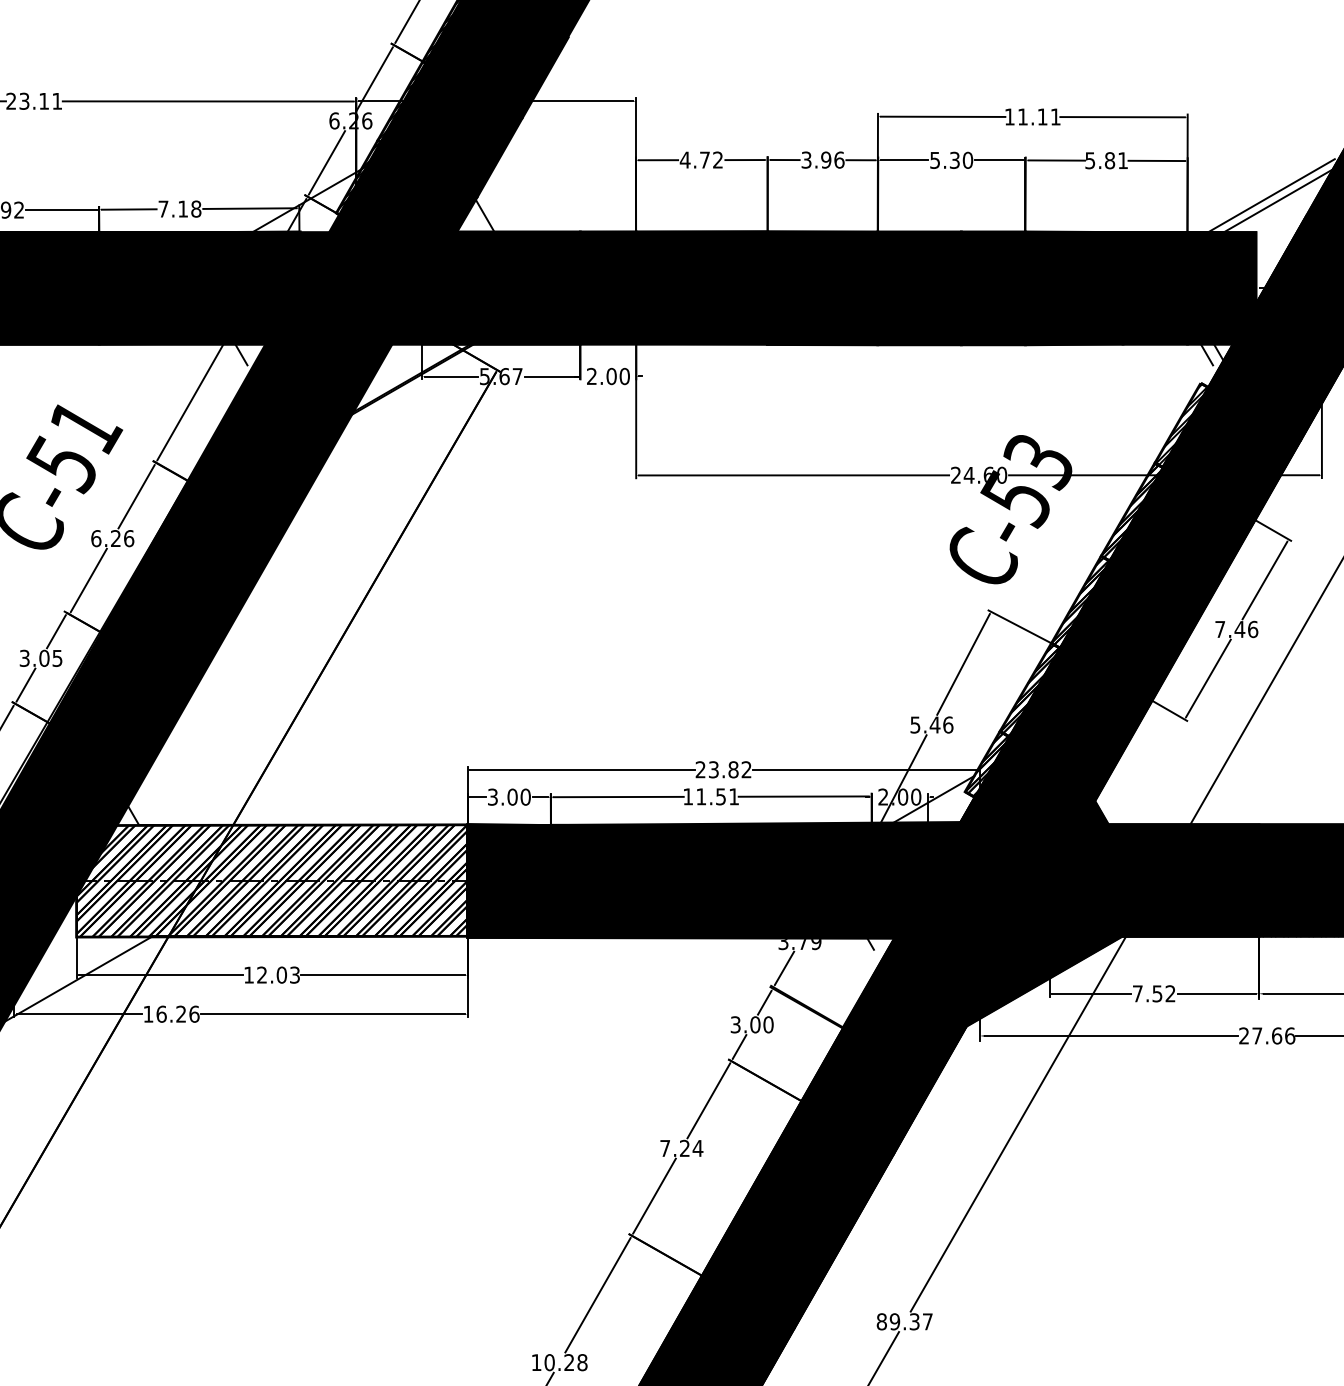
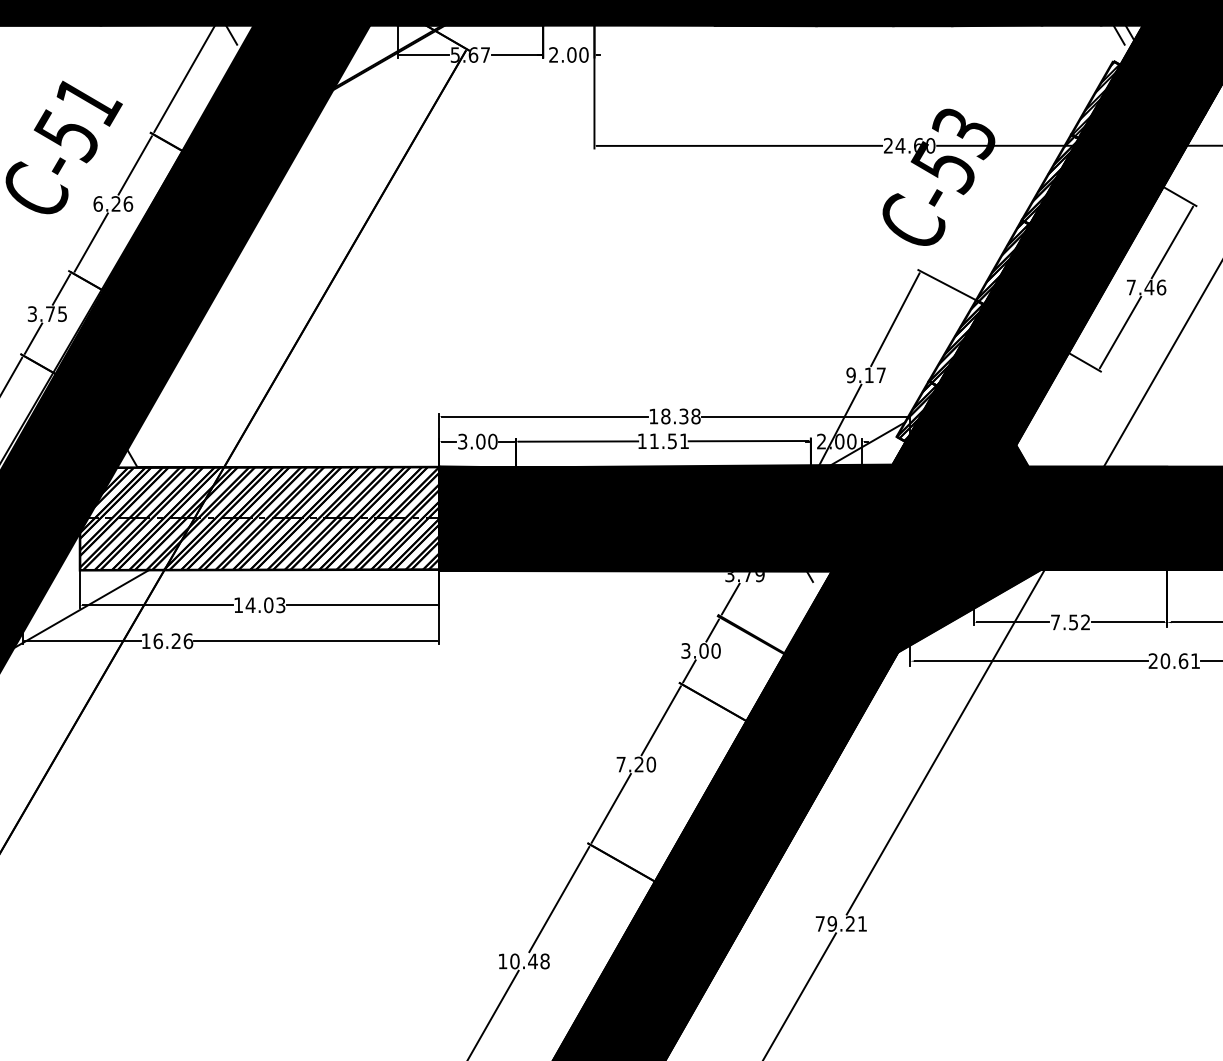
text: (44, 657) -> (50, 313), 3.05 -> 3.75
text: (931, 724) -> (865, 374), 5.46 -> 9.17
text: (723, 769) -> (674, 416), 23.82 -> 18.38
text: (261, 974) -> (250, 604), 12.03 -> 14.03
text: (1273, 1035) -> (1180, 660), 27.66 -> 20.61
text: (697, 1148) -> (650, 764), 7.24 -> 7.20
text: (904, 1321) -> (841, 923), 89.37 -> 79.21
text: (568, 1362) -> (532, 961), 10.28 -> 10.48

